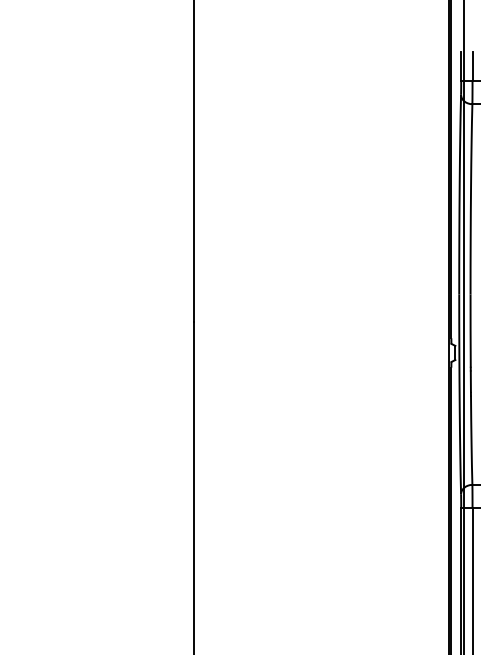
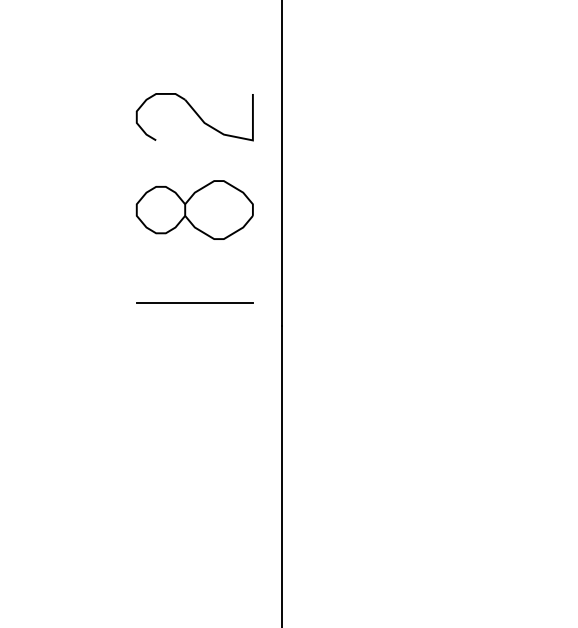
part: (123, 152) -> (195, 117), added
part: (123, 227) -> (195, 209), added
line: (122, 303) -> (194, 303), added

